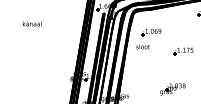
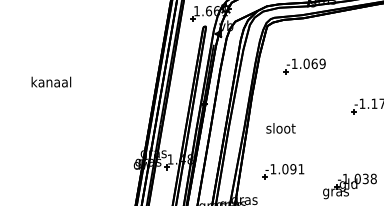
text: (31, 23) -> (49, 81), moved
text: (142, 46) -> (279, 127), moved
part: (140, 82) -> (281, 171), added

